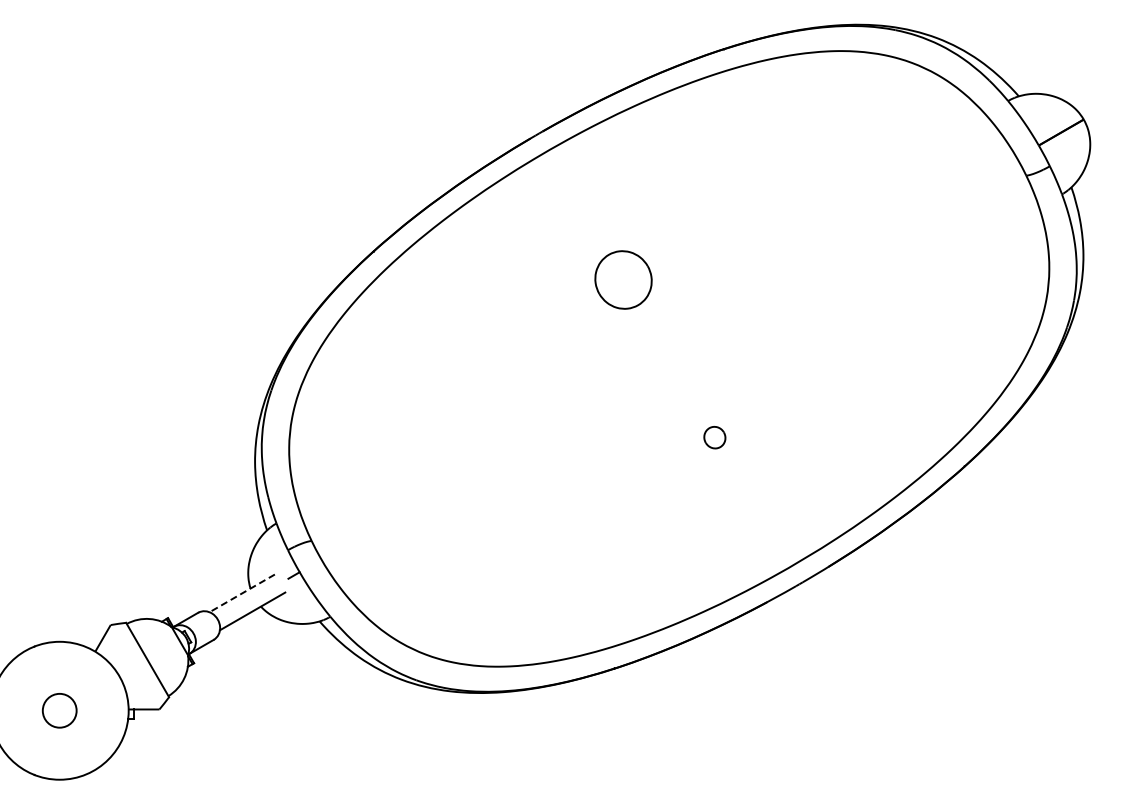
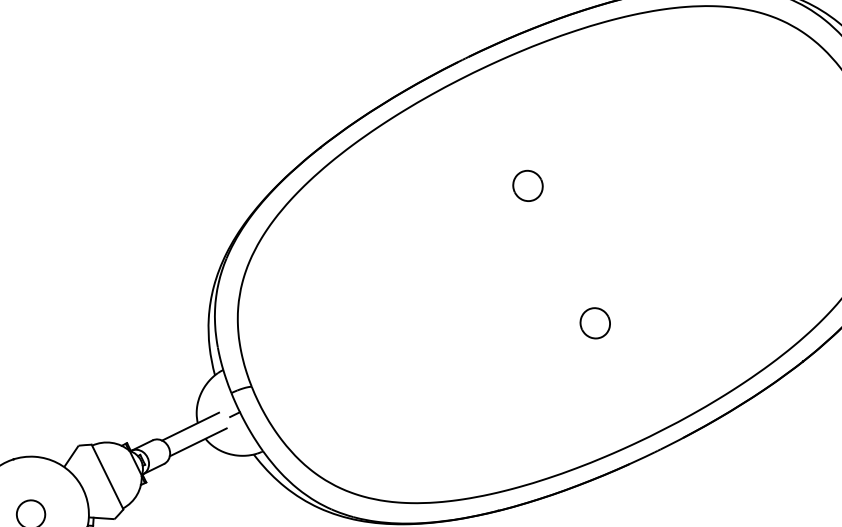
part: (623, 279) -> (527, 185), size x0.62
part: (714, 437) -> (595, 323), size x1.67
line: (242, 593) -> (190, 426), dashed -> solid

